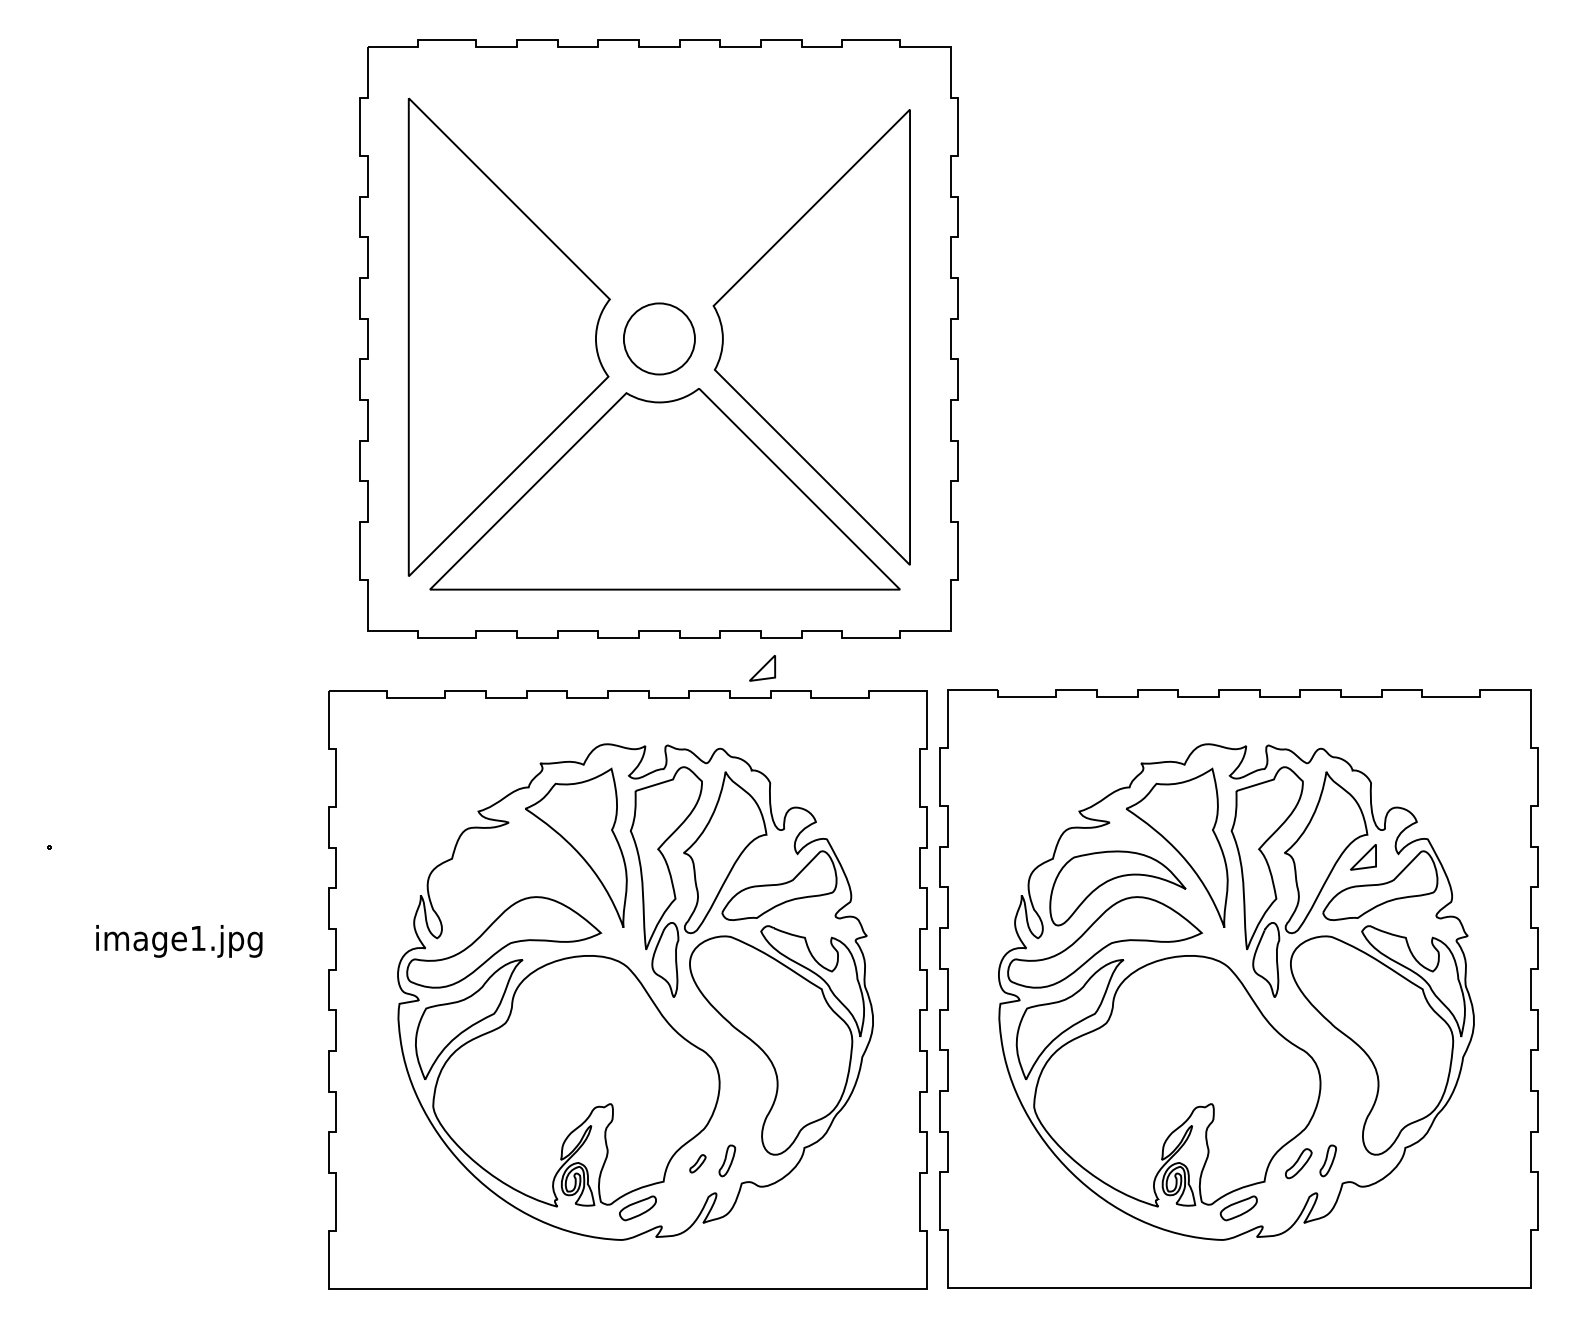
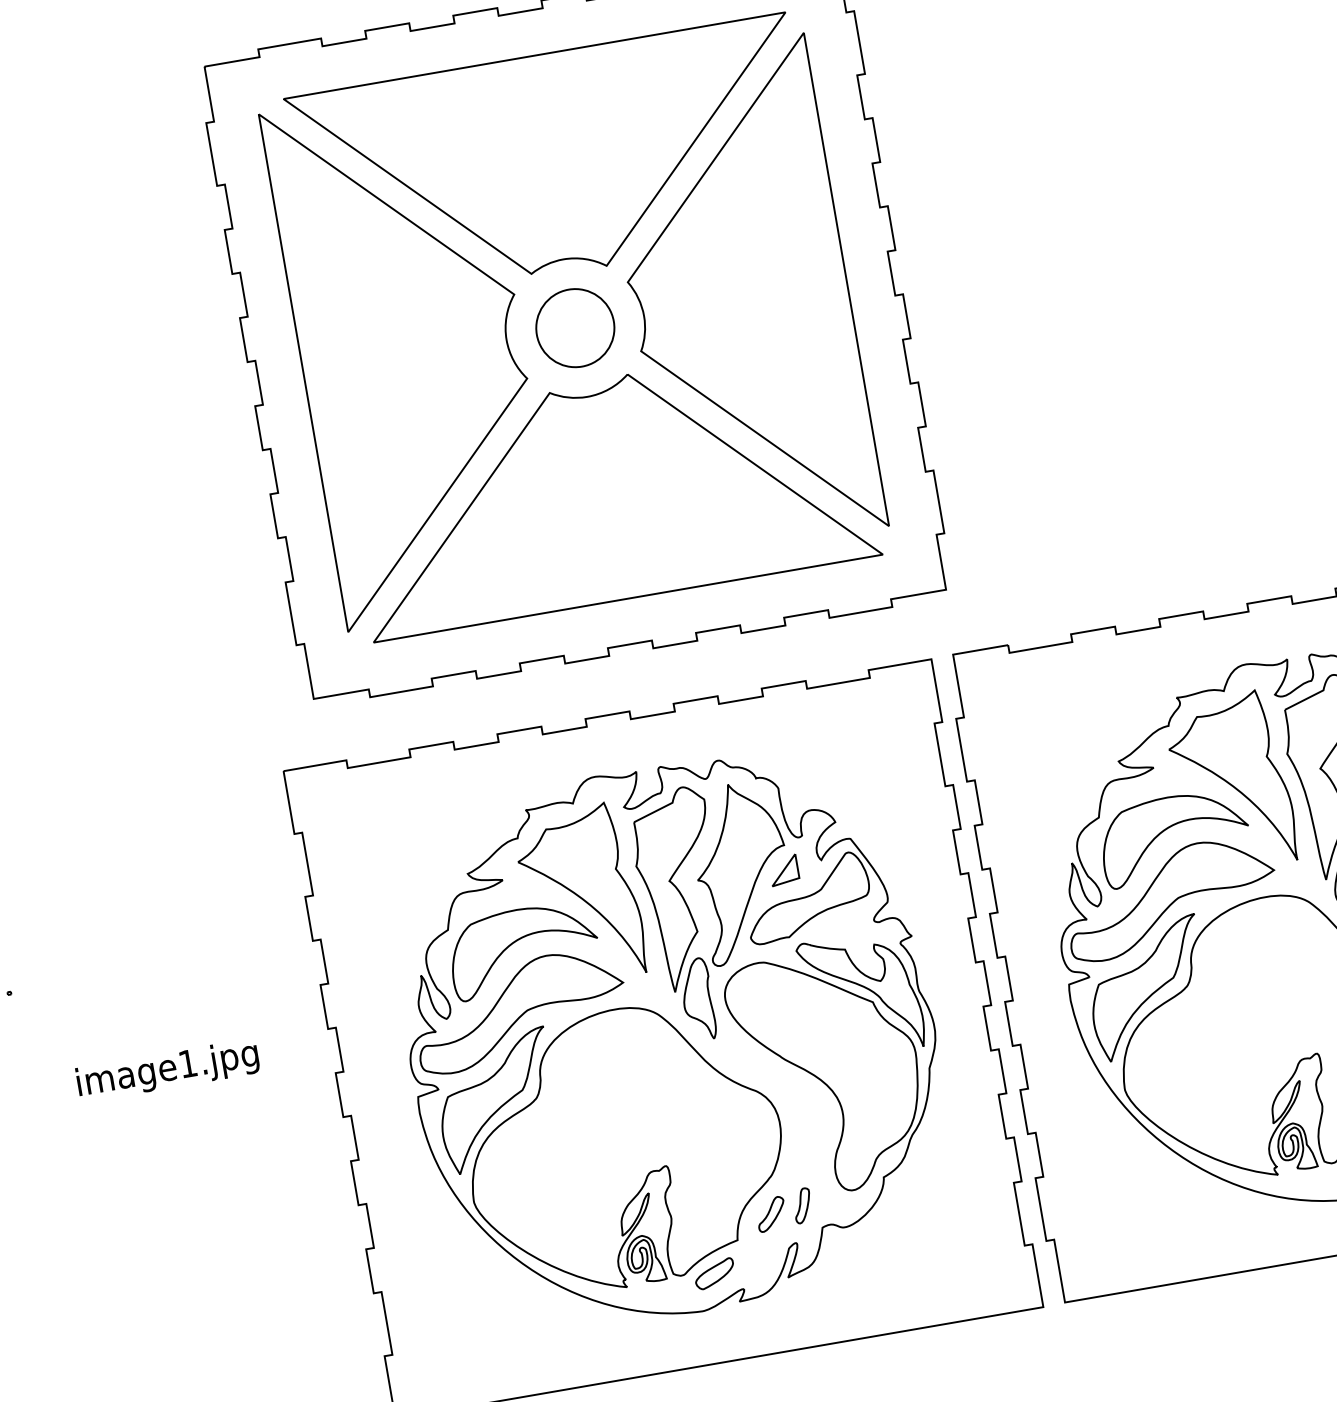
part: (665, 187) -> (553, 162), added
part: (762, 668) -> (784, 870), moved
part: (511, 880) -> (516, 942), added
part: (697, 1163) -> (770, 1214), size x1.67

